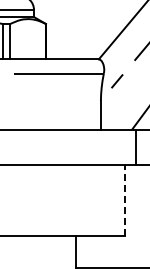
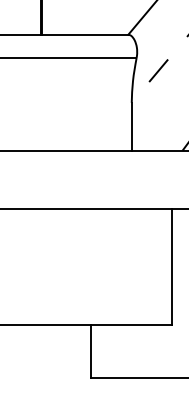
line: (125, 200) -> (172, 266), dashed -> solid

